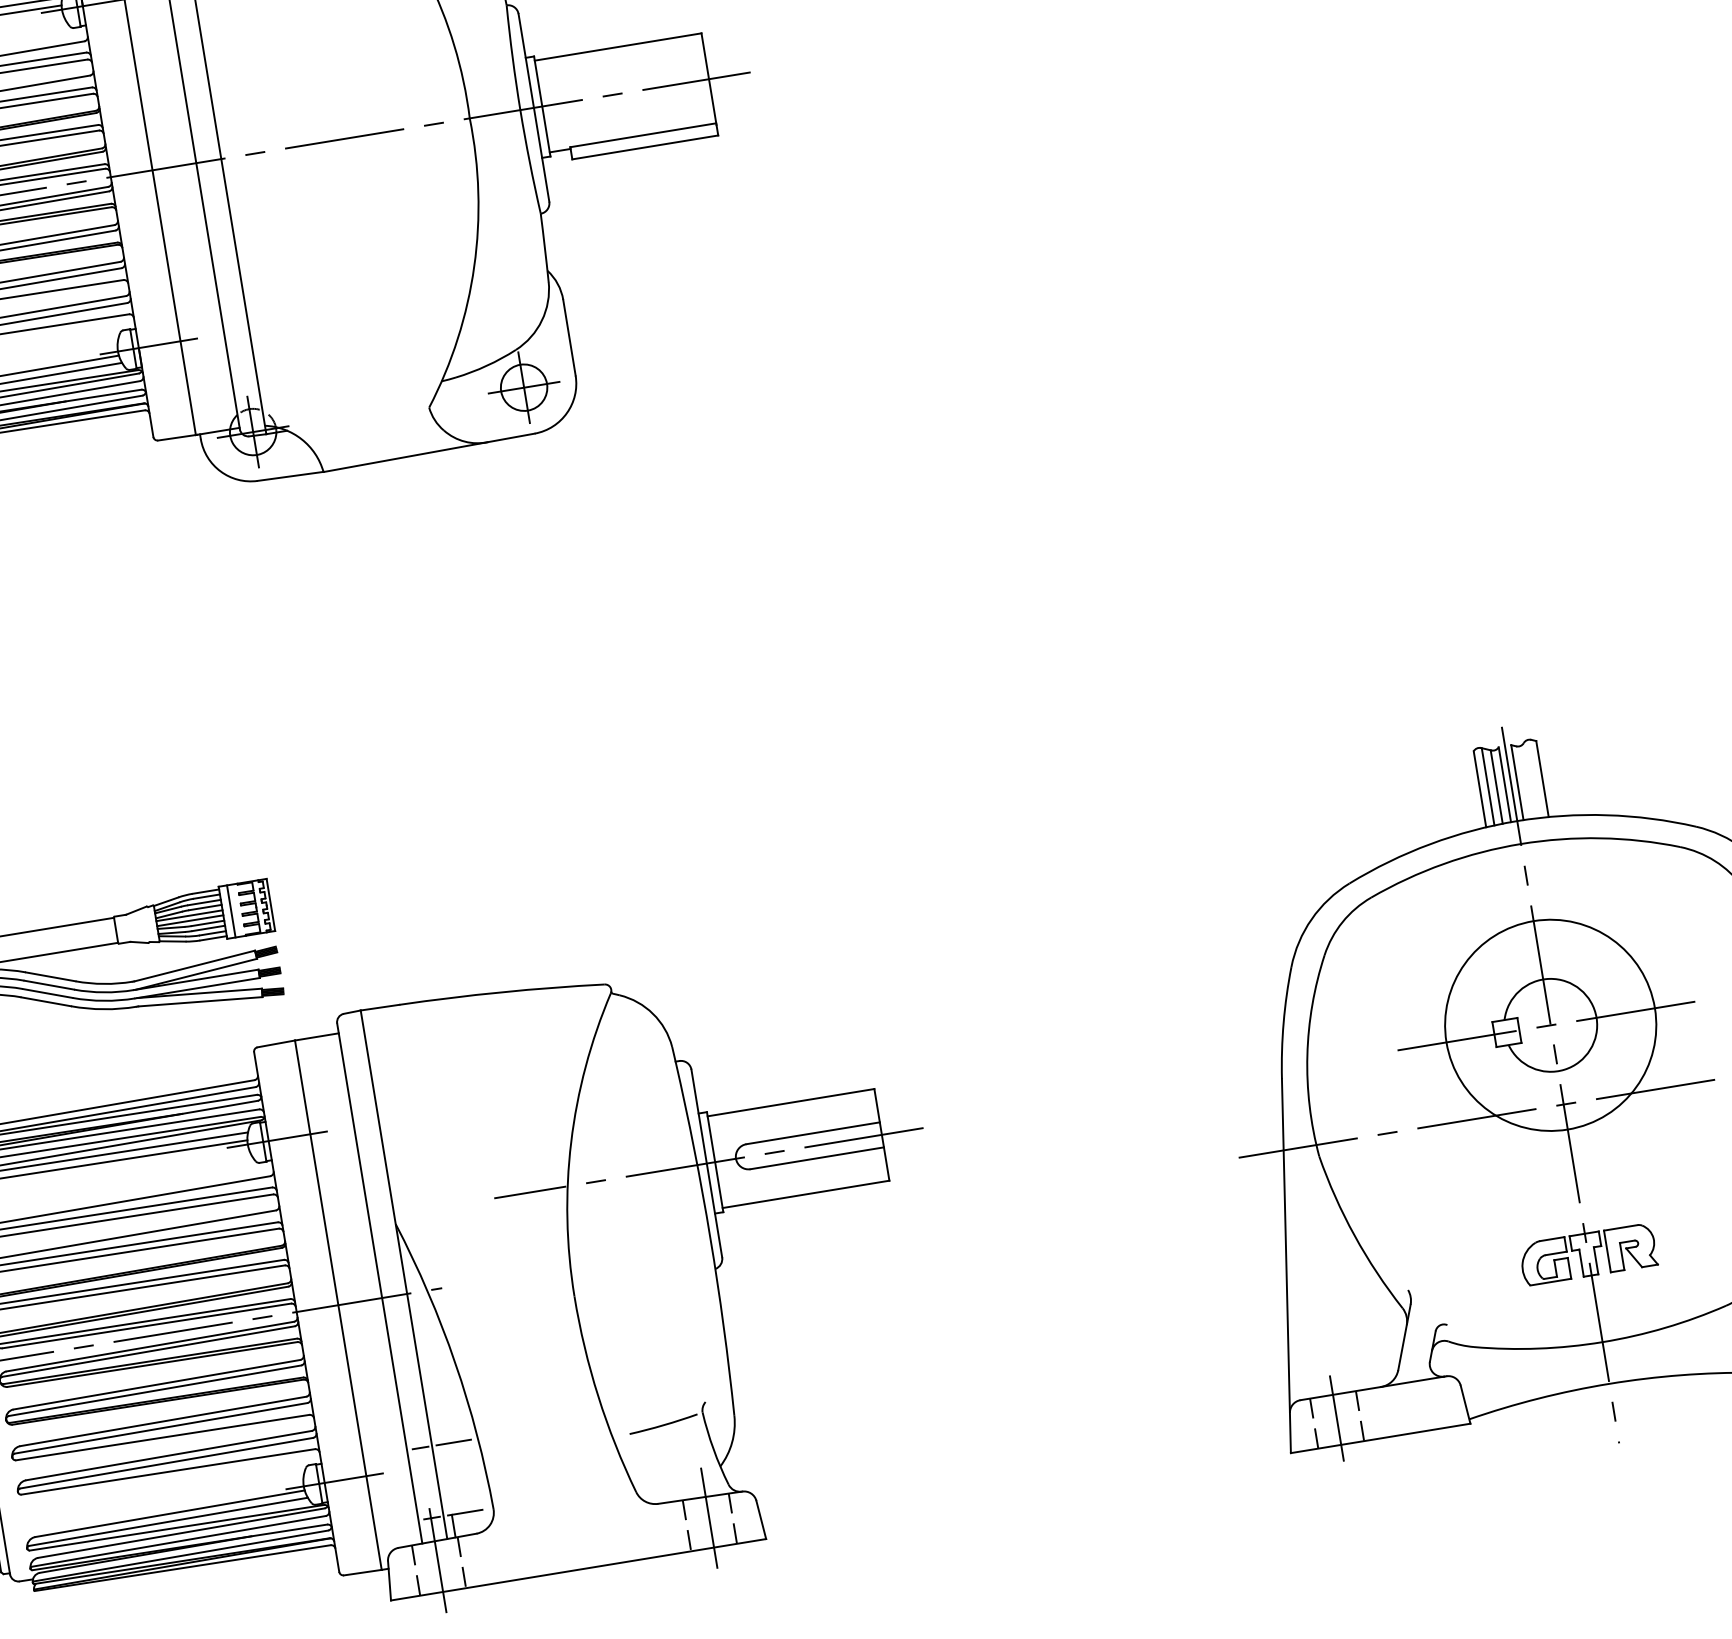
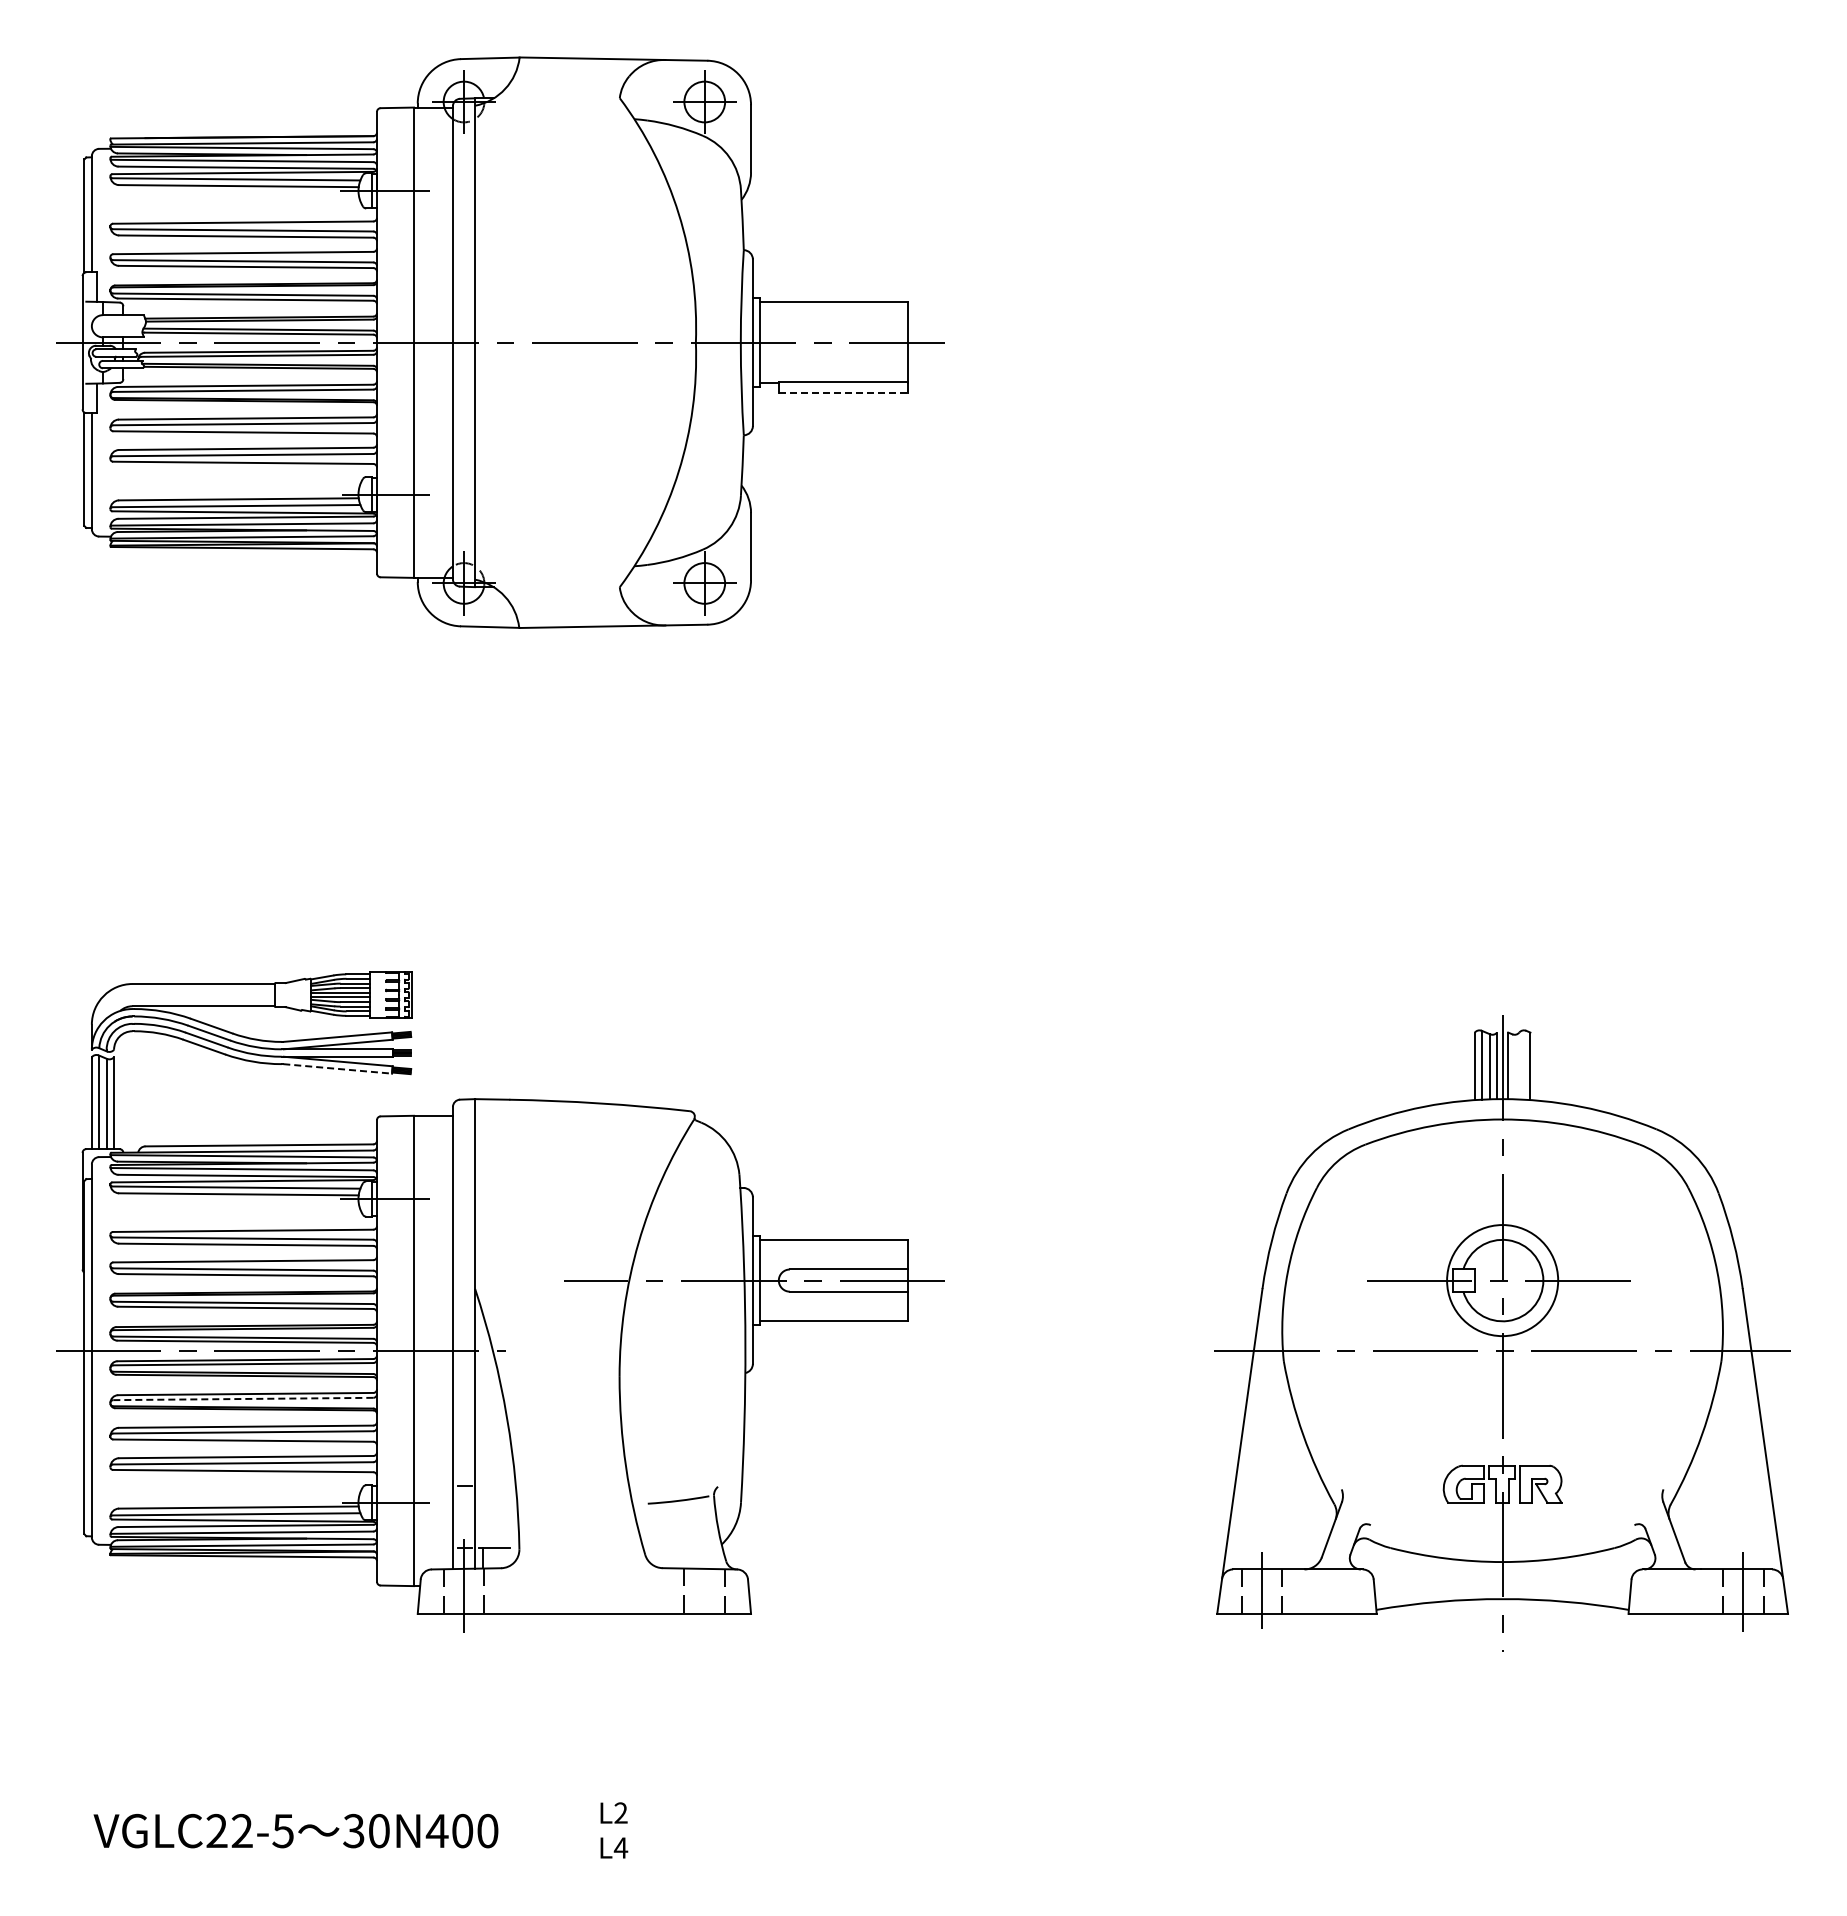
line: (645, 147) -> (843, 392), solid -> dashed
line: (231, 910) -> (377, 994), removed
line: (200, 1001) -> (337, 1068), solid -> dashed
circle: (1550, 1025) -> (1502, 1280), size x0.6
line: (155, 1390) -> (243, 1398), solid -> dashed
line: (453, 1442) -> (494, 1486), removed
line: (708, 1517) -> (704, 1587), removed

